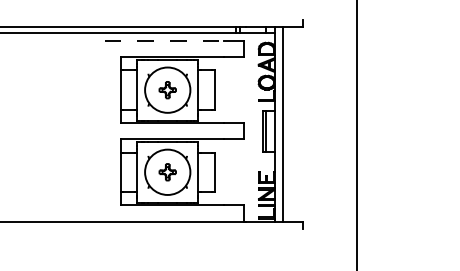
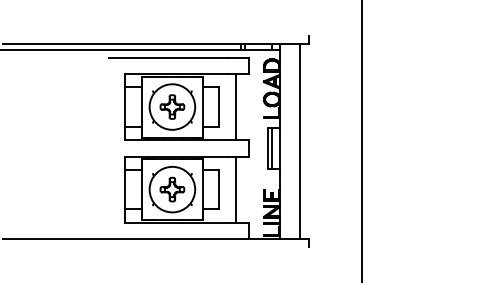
line: (163, 40) -> (168, 57), dashed -> solid
part: (167, 89) -> (172, 106), size x1.43
line: (230, 90) -> (235, 107), added
line: (283, 124) -> (300, 141), moved
part: (167, 172) -> (172, 189), size x1.43
line: (230, 172) -> (235, 189), added

